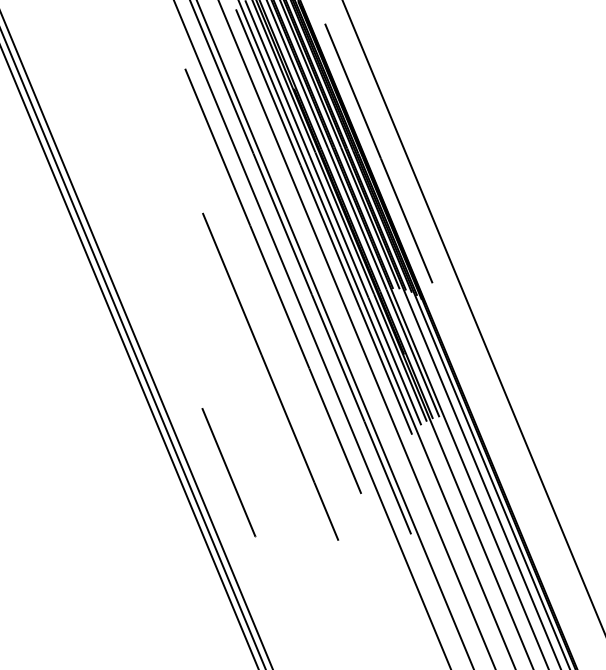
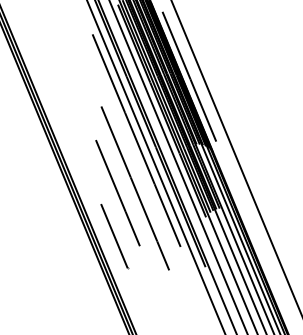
line: (235, 386) -> (117, 193), added

